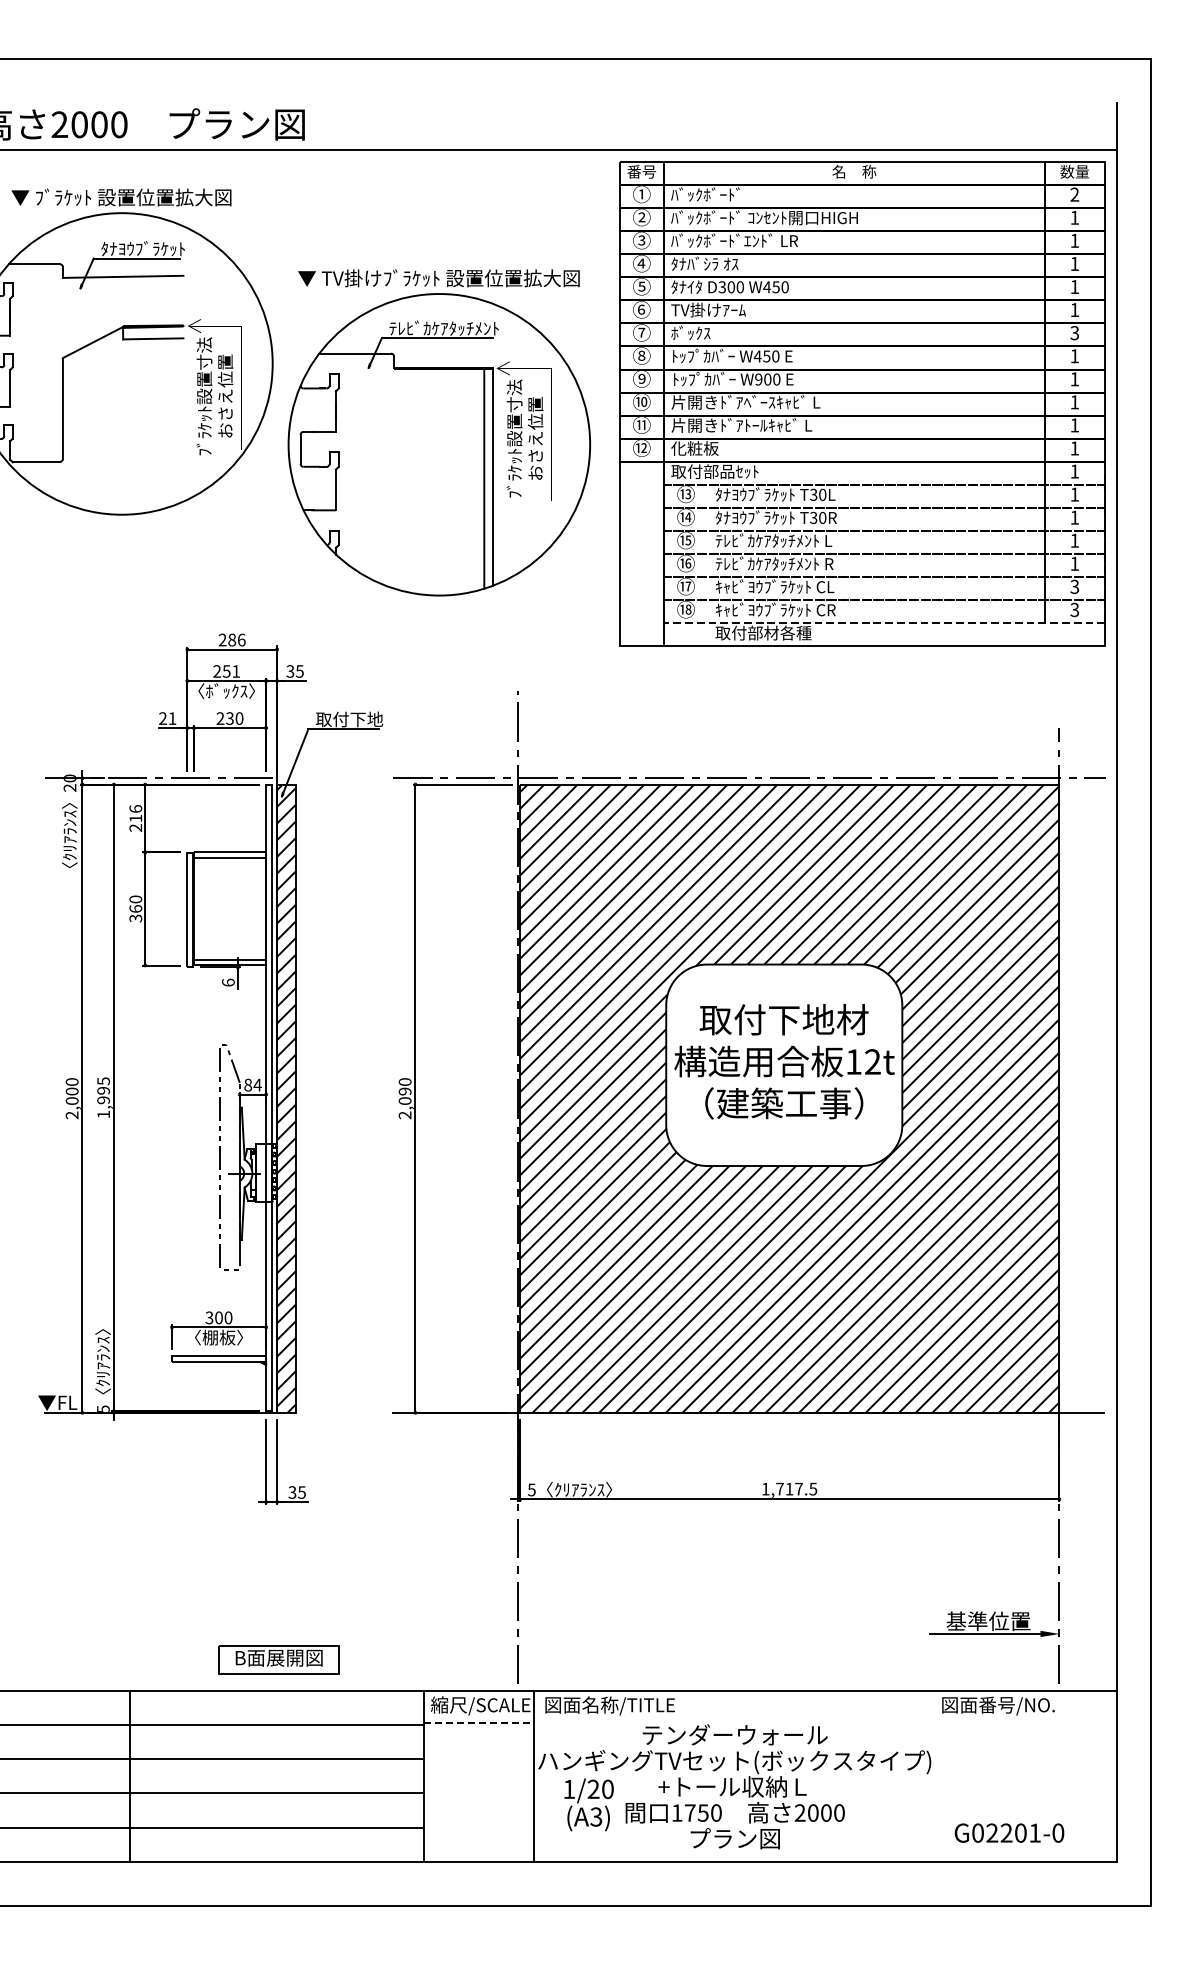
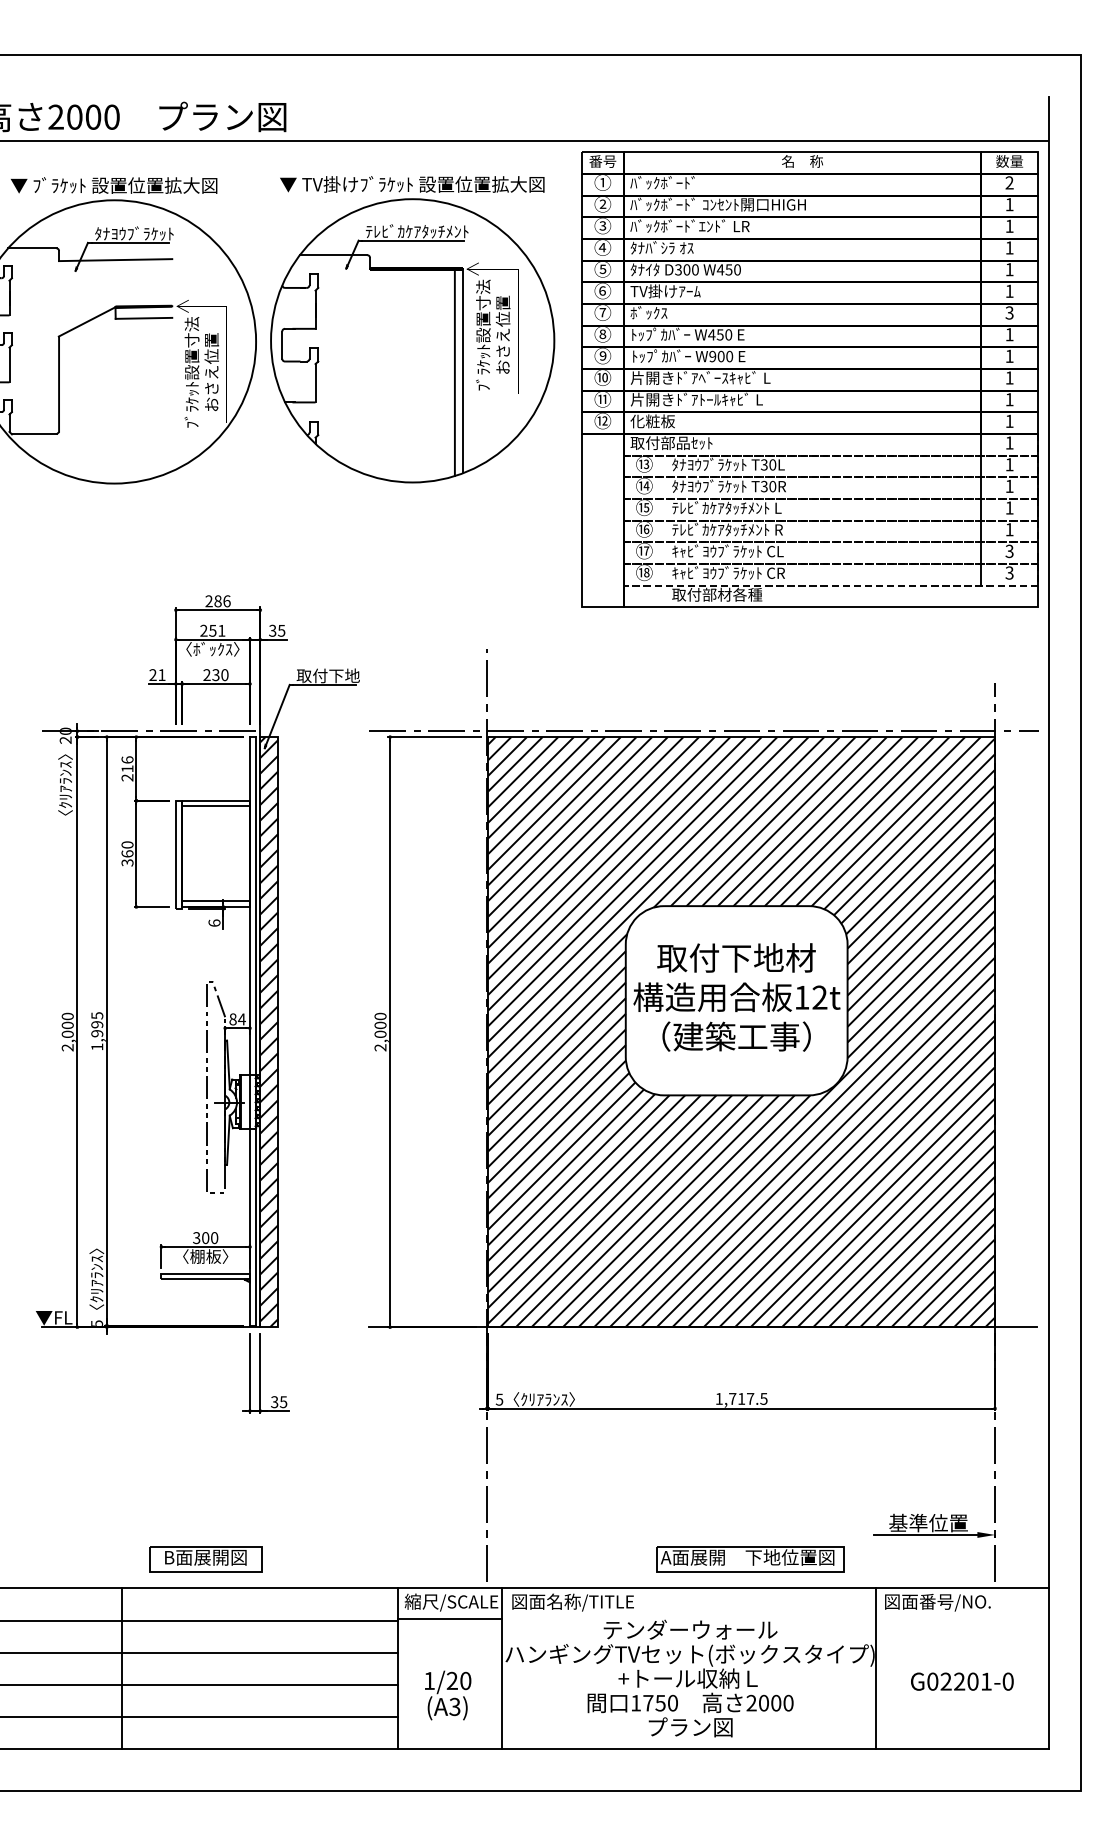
part: (439, 432) -> (412, 329), moved
text: (405, 1091) -> (380, 1025), 2,090 -> 2,000
part: (278, 1659) -> (205, 1558), moved
part: (798, 1659) -> (750, 1558), added
line: (479, 1723) -> (450, 1619), dashed -> solid
line: (932, 1775) -> (875, 1667), added
text: (588, 1804) -> (447, 1695), moved
text: (1009, 1832) -> (962, 1681), moved

